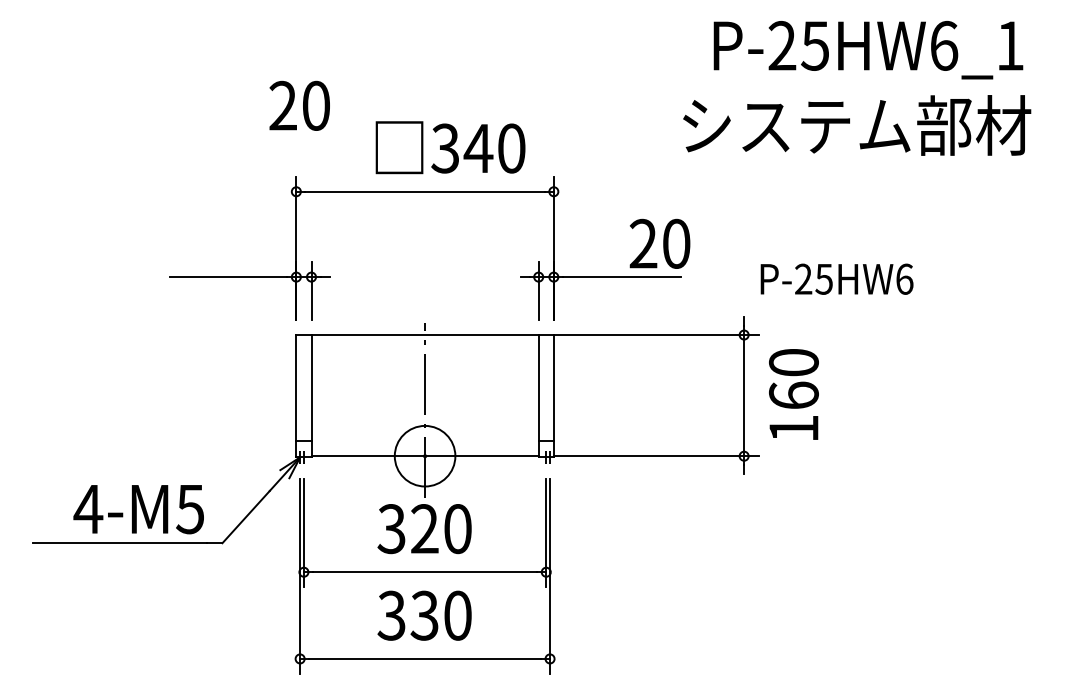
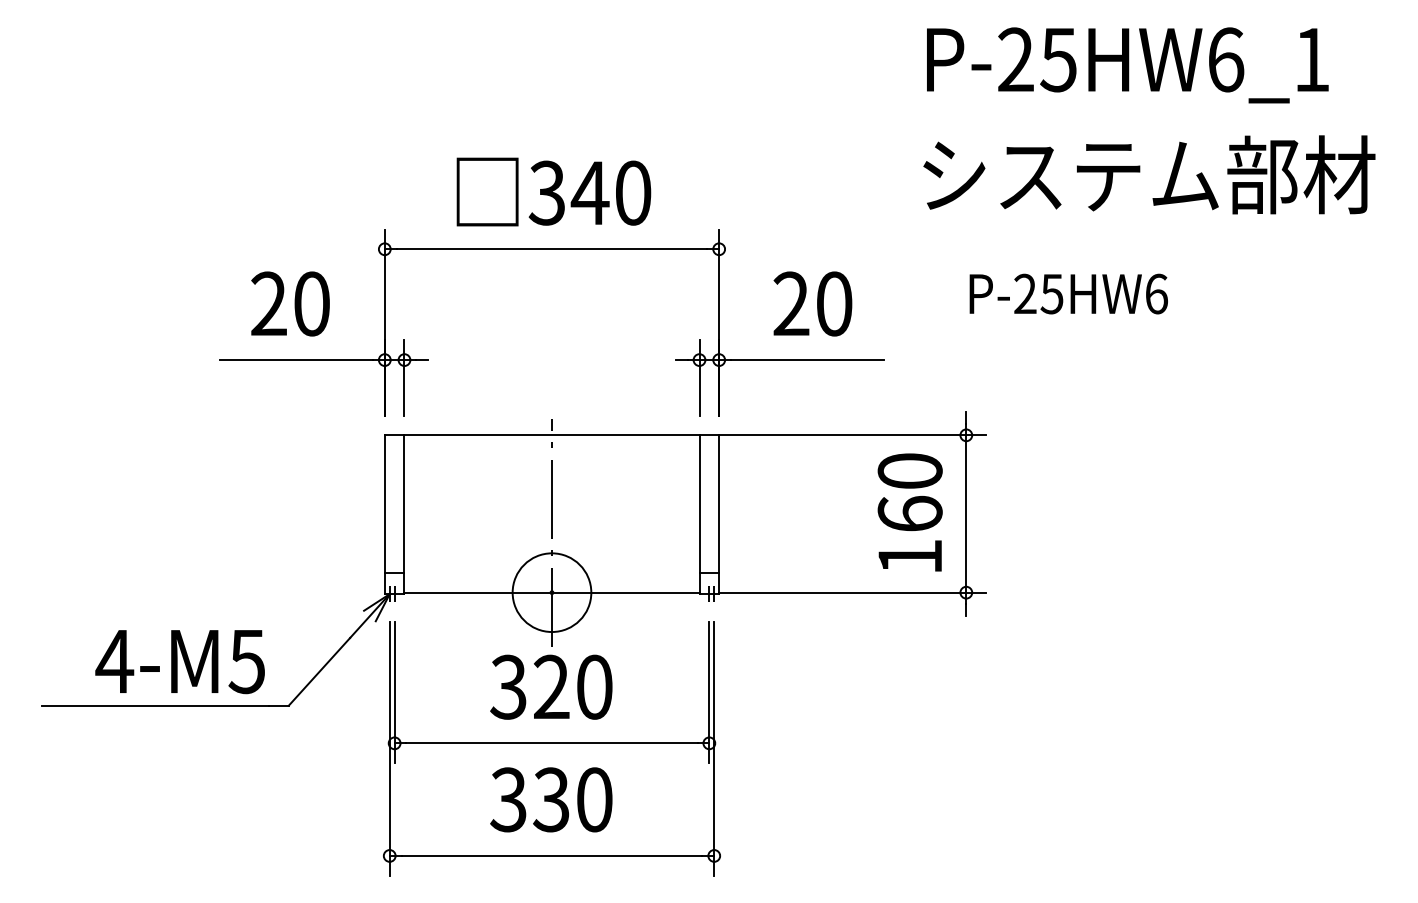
text: (299, 105) -> (290, 303), moved
text: (857, 125) -> (1149, 174), moved
text: (450, 147) -> (553, 191), moved
text: (659, 243) -> (812, 303), moved
text: (836, 278) -> (1068, 293), moved
text: (793, 394) -> (909, 512), moved

